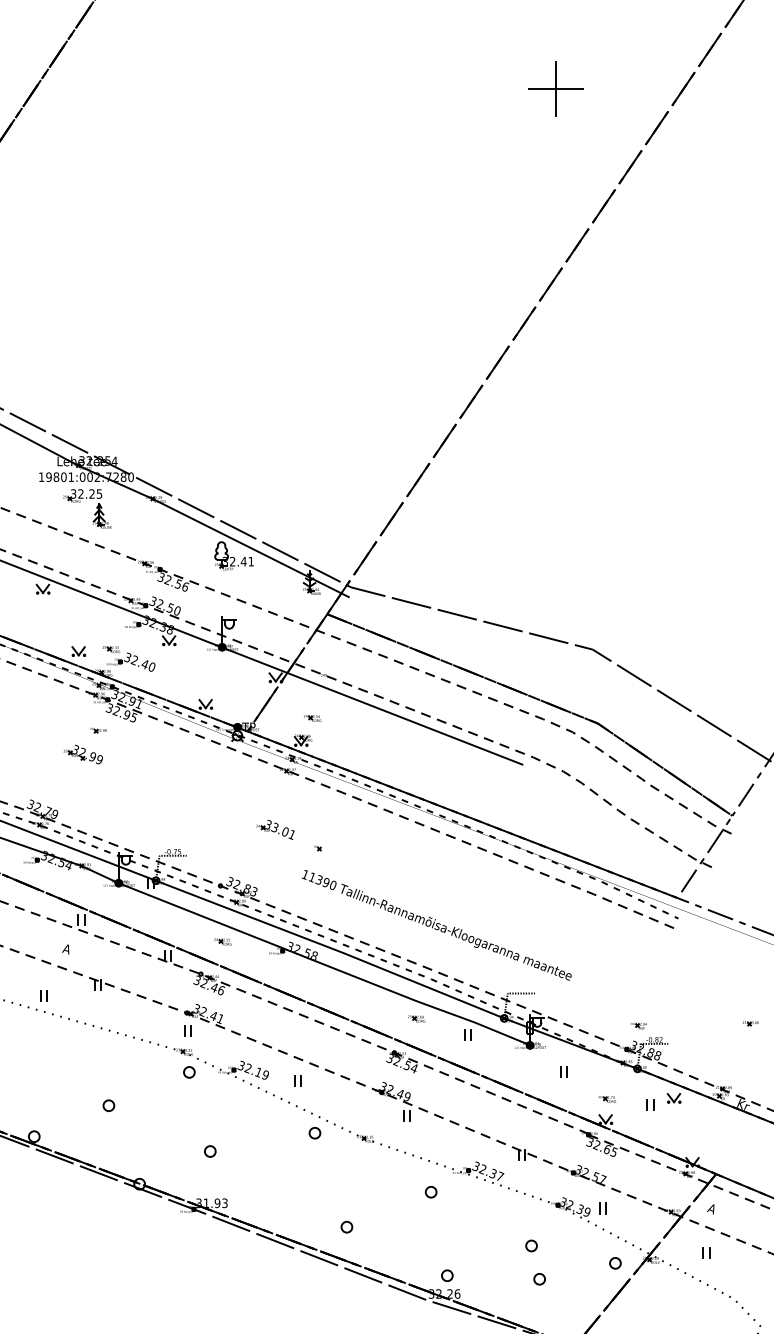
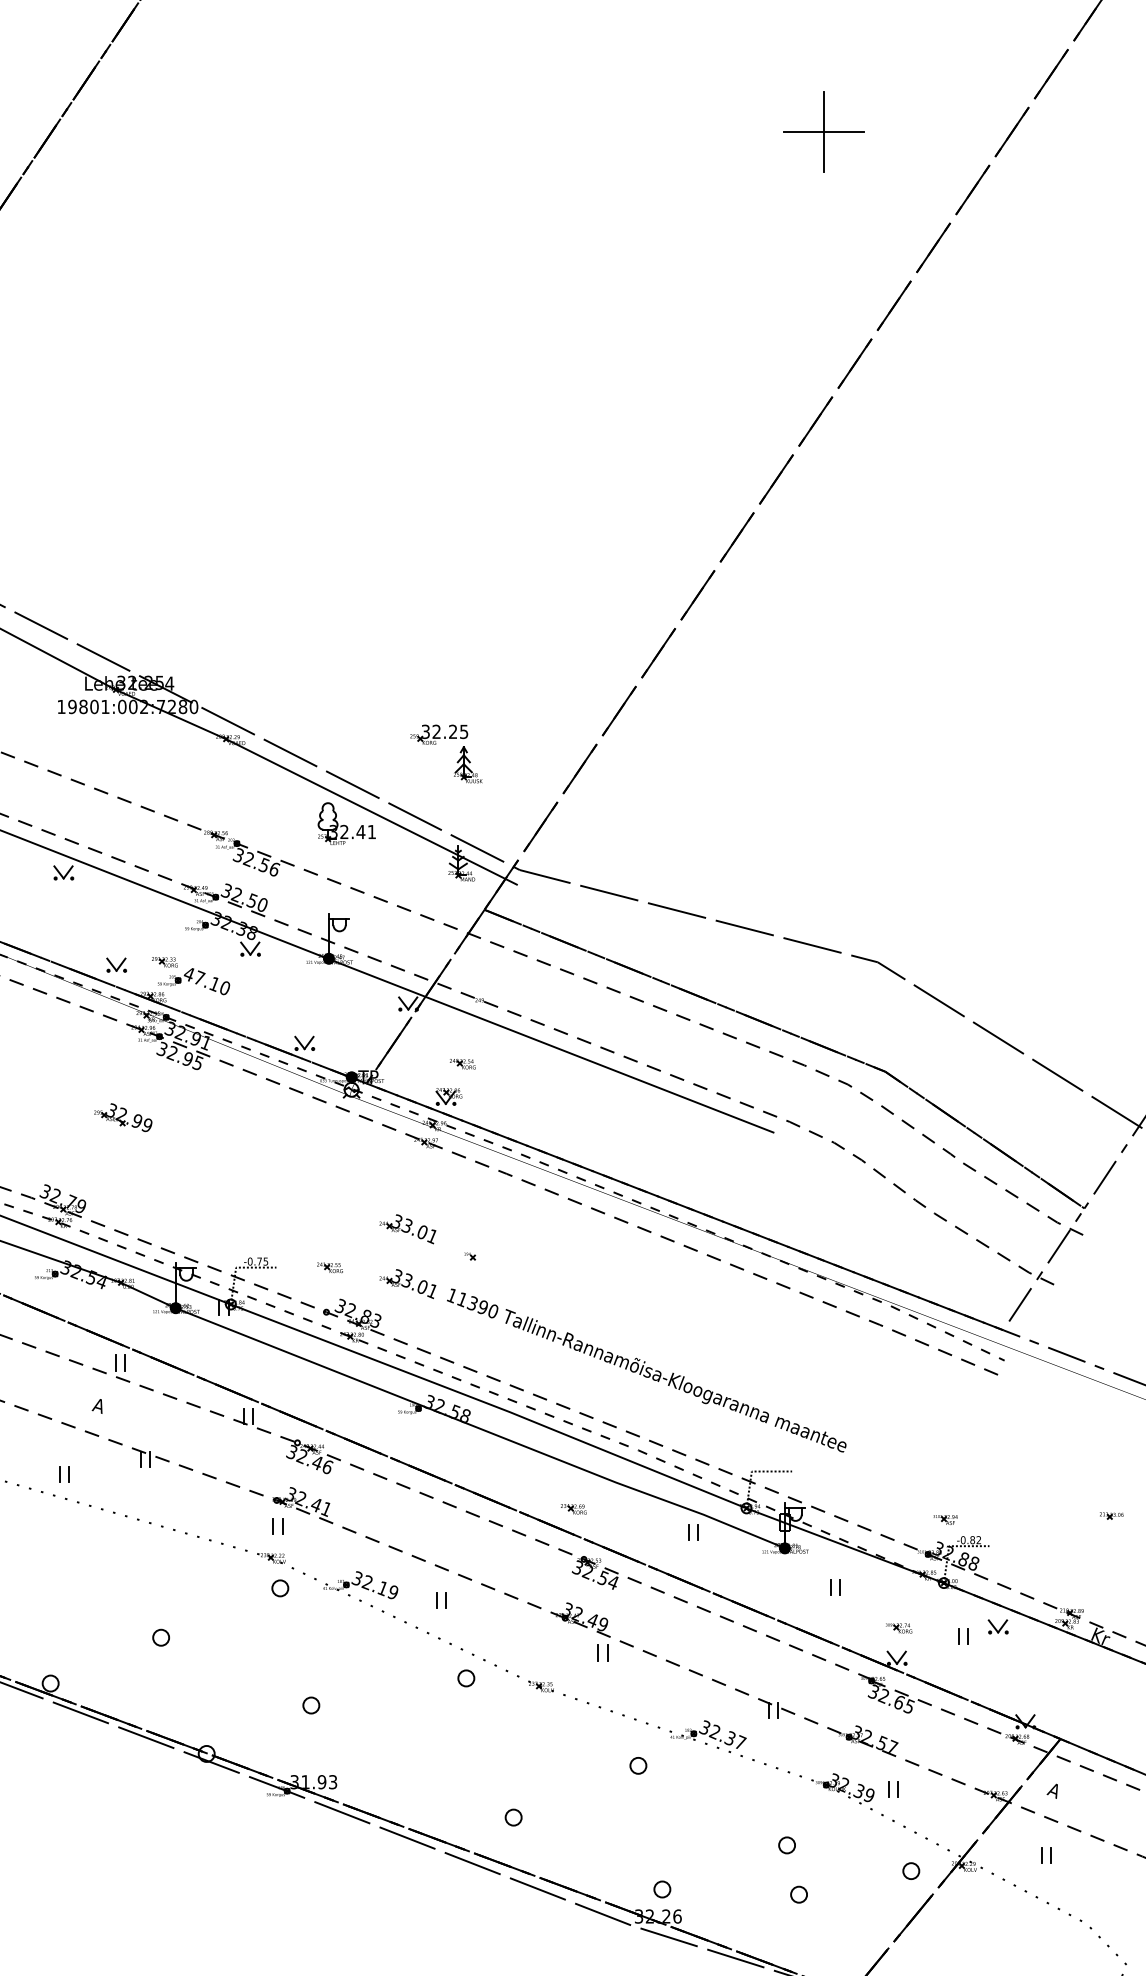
part: (94, 513) -> (456, 760), moved
text: (135, 660) -> (200, 978), 32.40 -> 47.10
part: (98, 730) -> (145, 1082), removed
part: (275, 866) -> (407, 1283), added
part: (222, 941) -> (329, 1267), moved
part: (416, 1018) -> (573, 1508), moved

